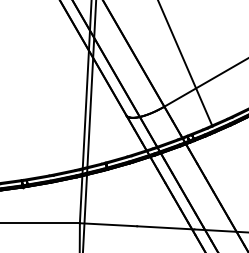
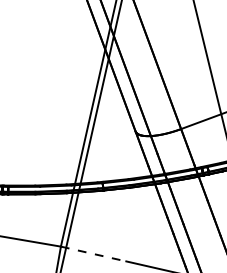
line: (108, 224) -> (93, 253), solid -> dashed

